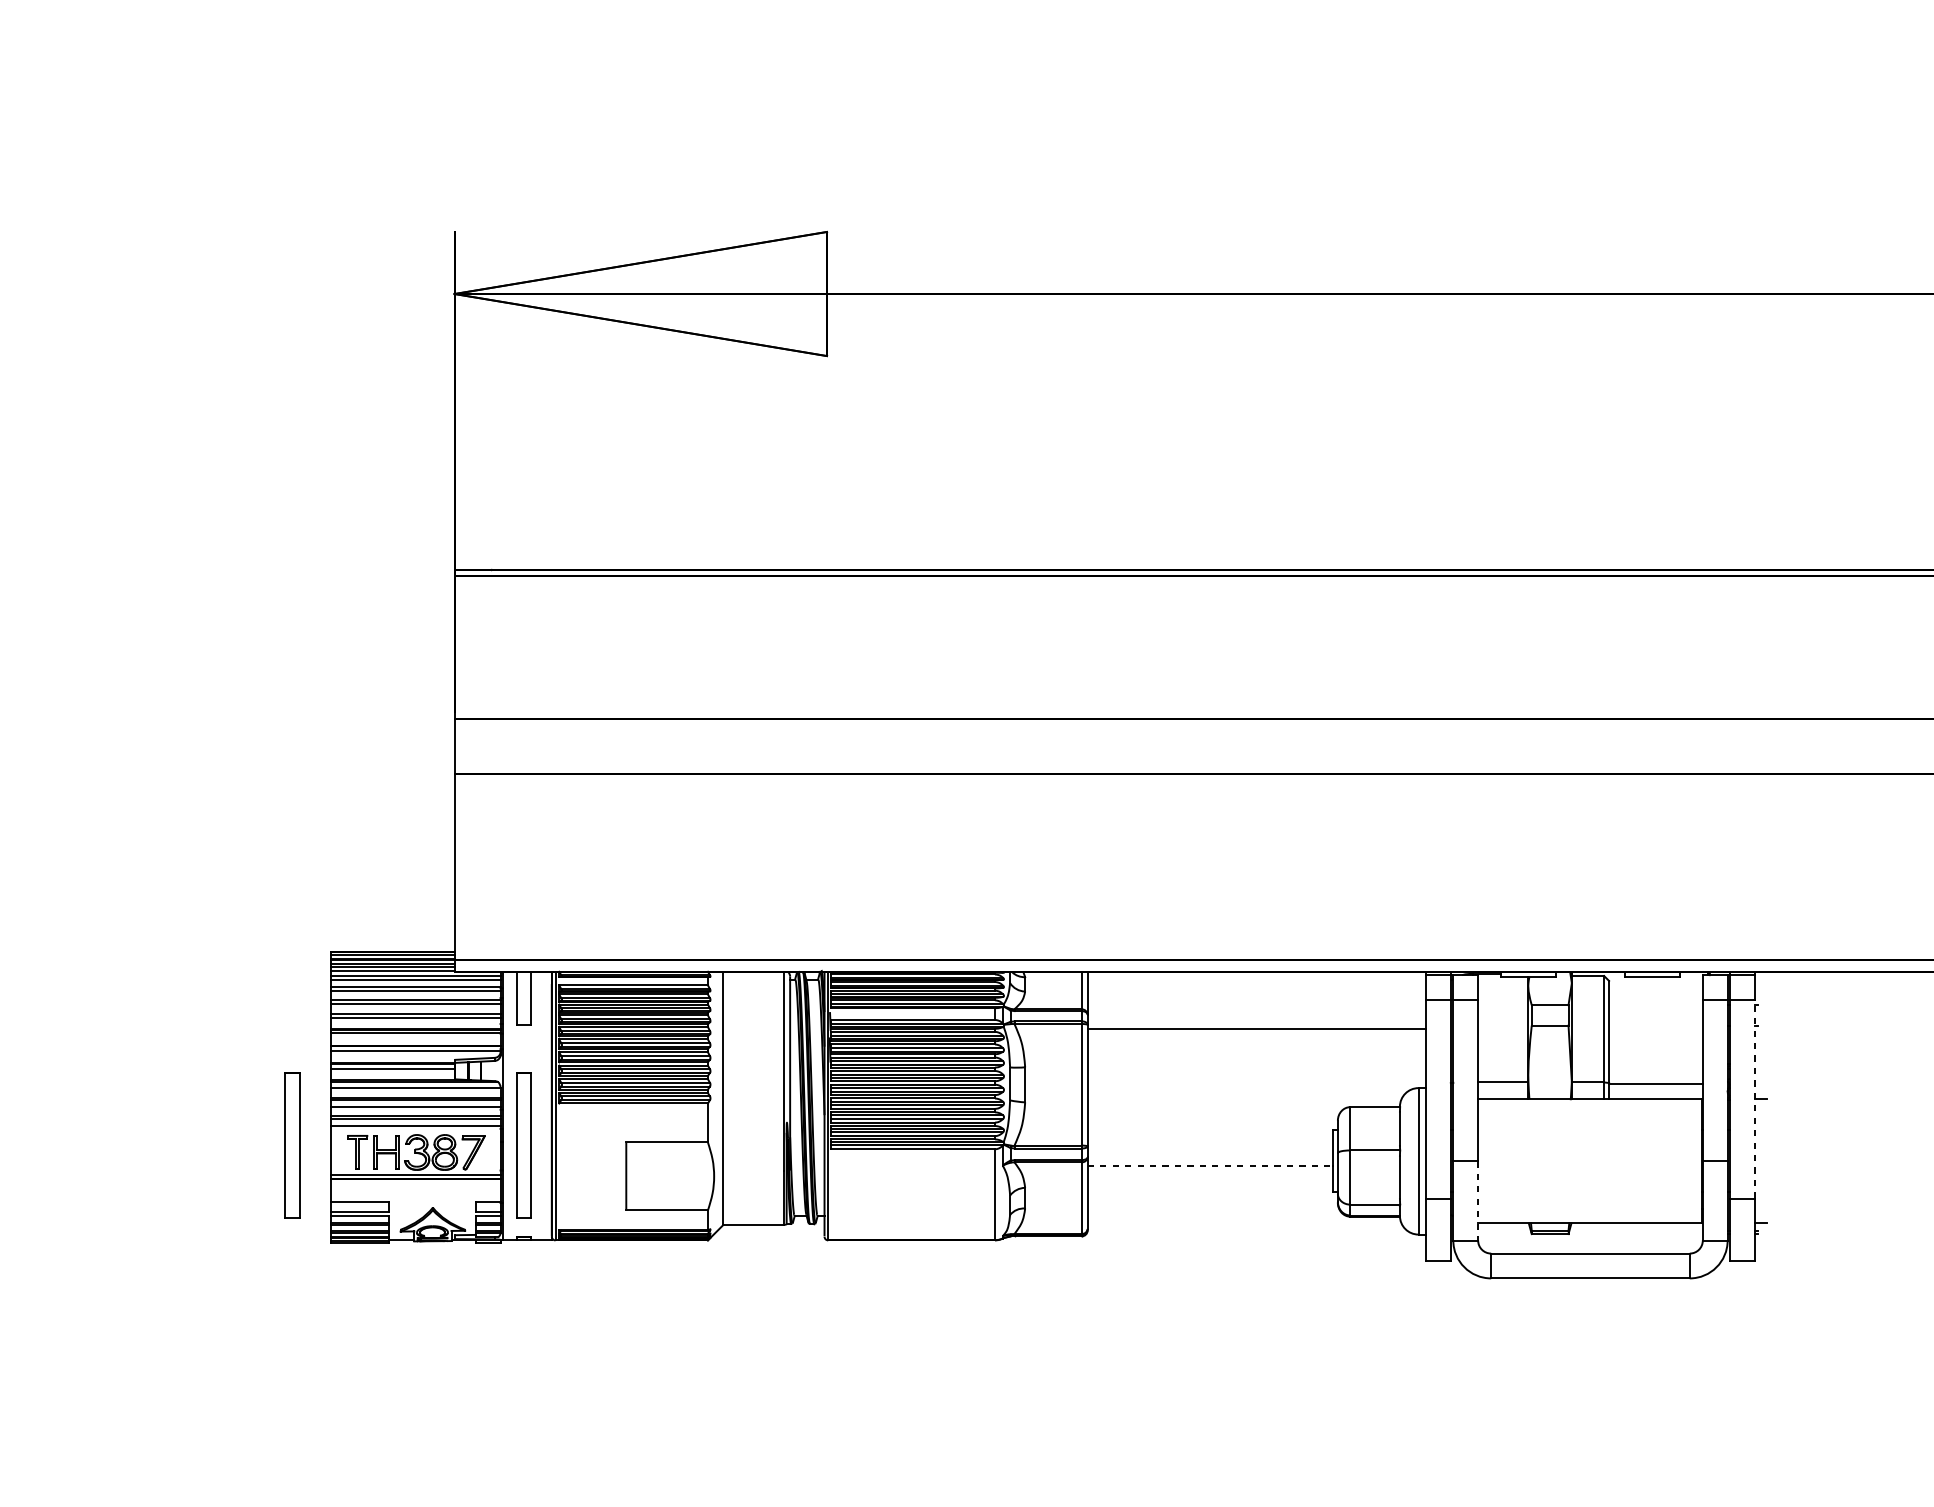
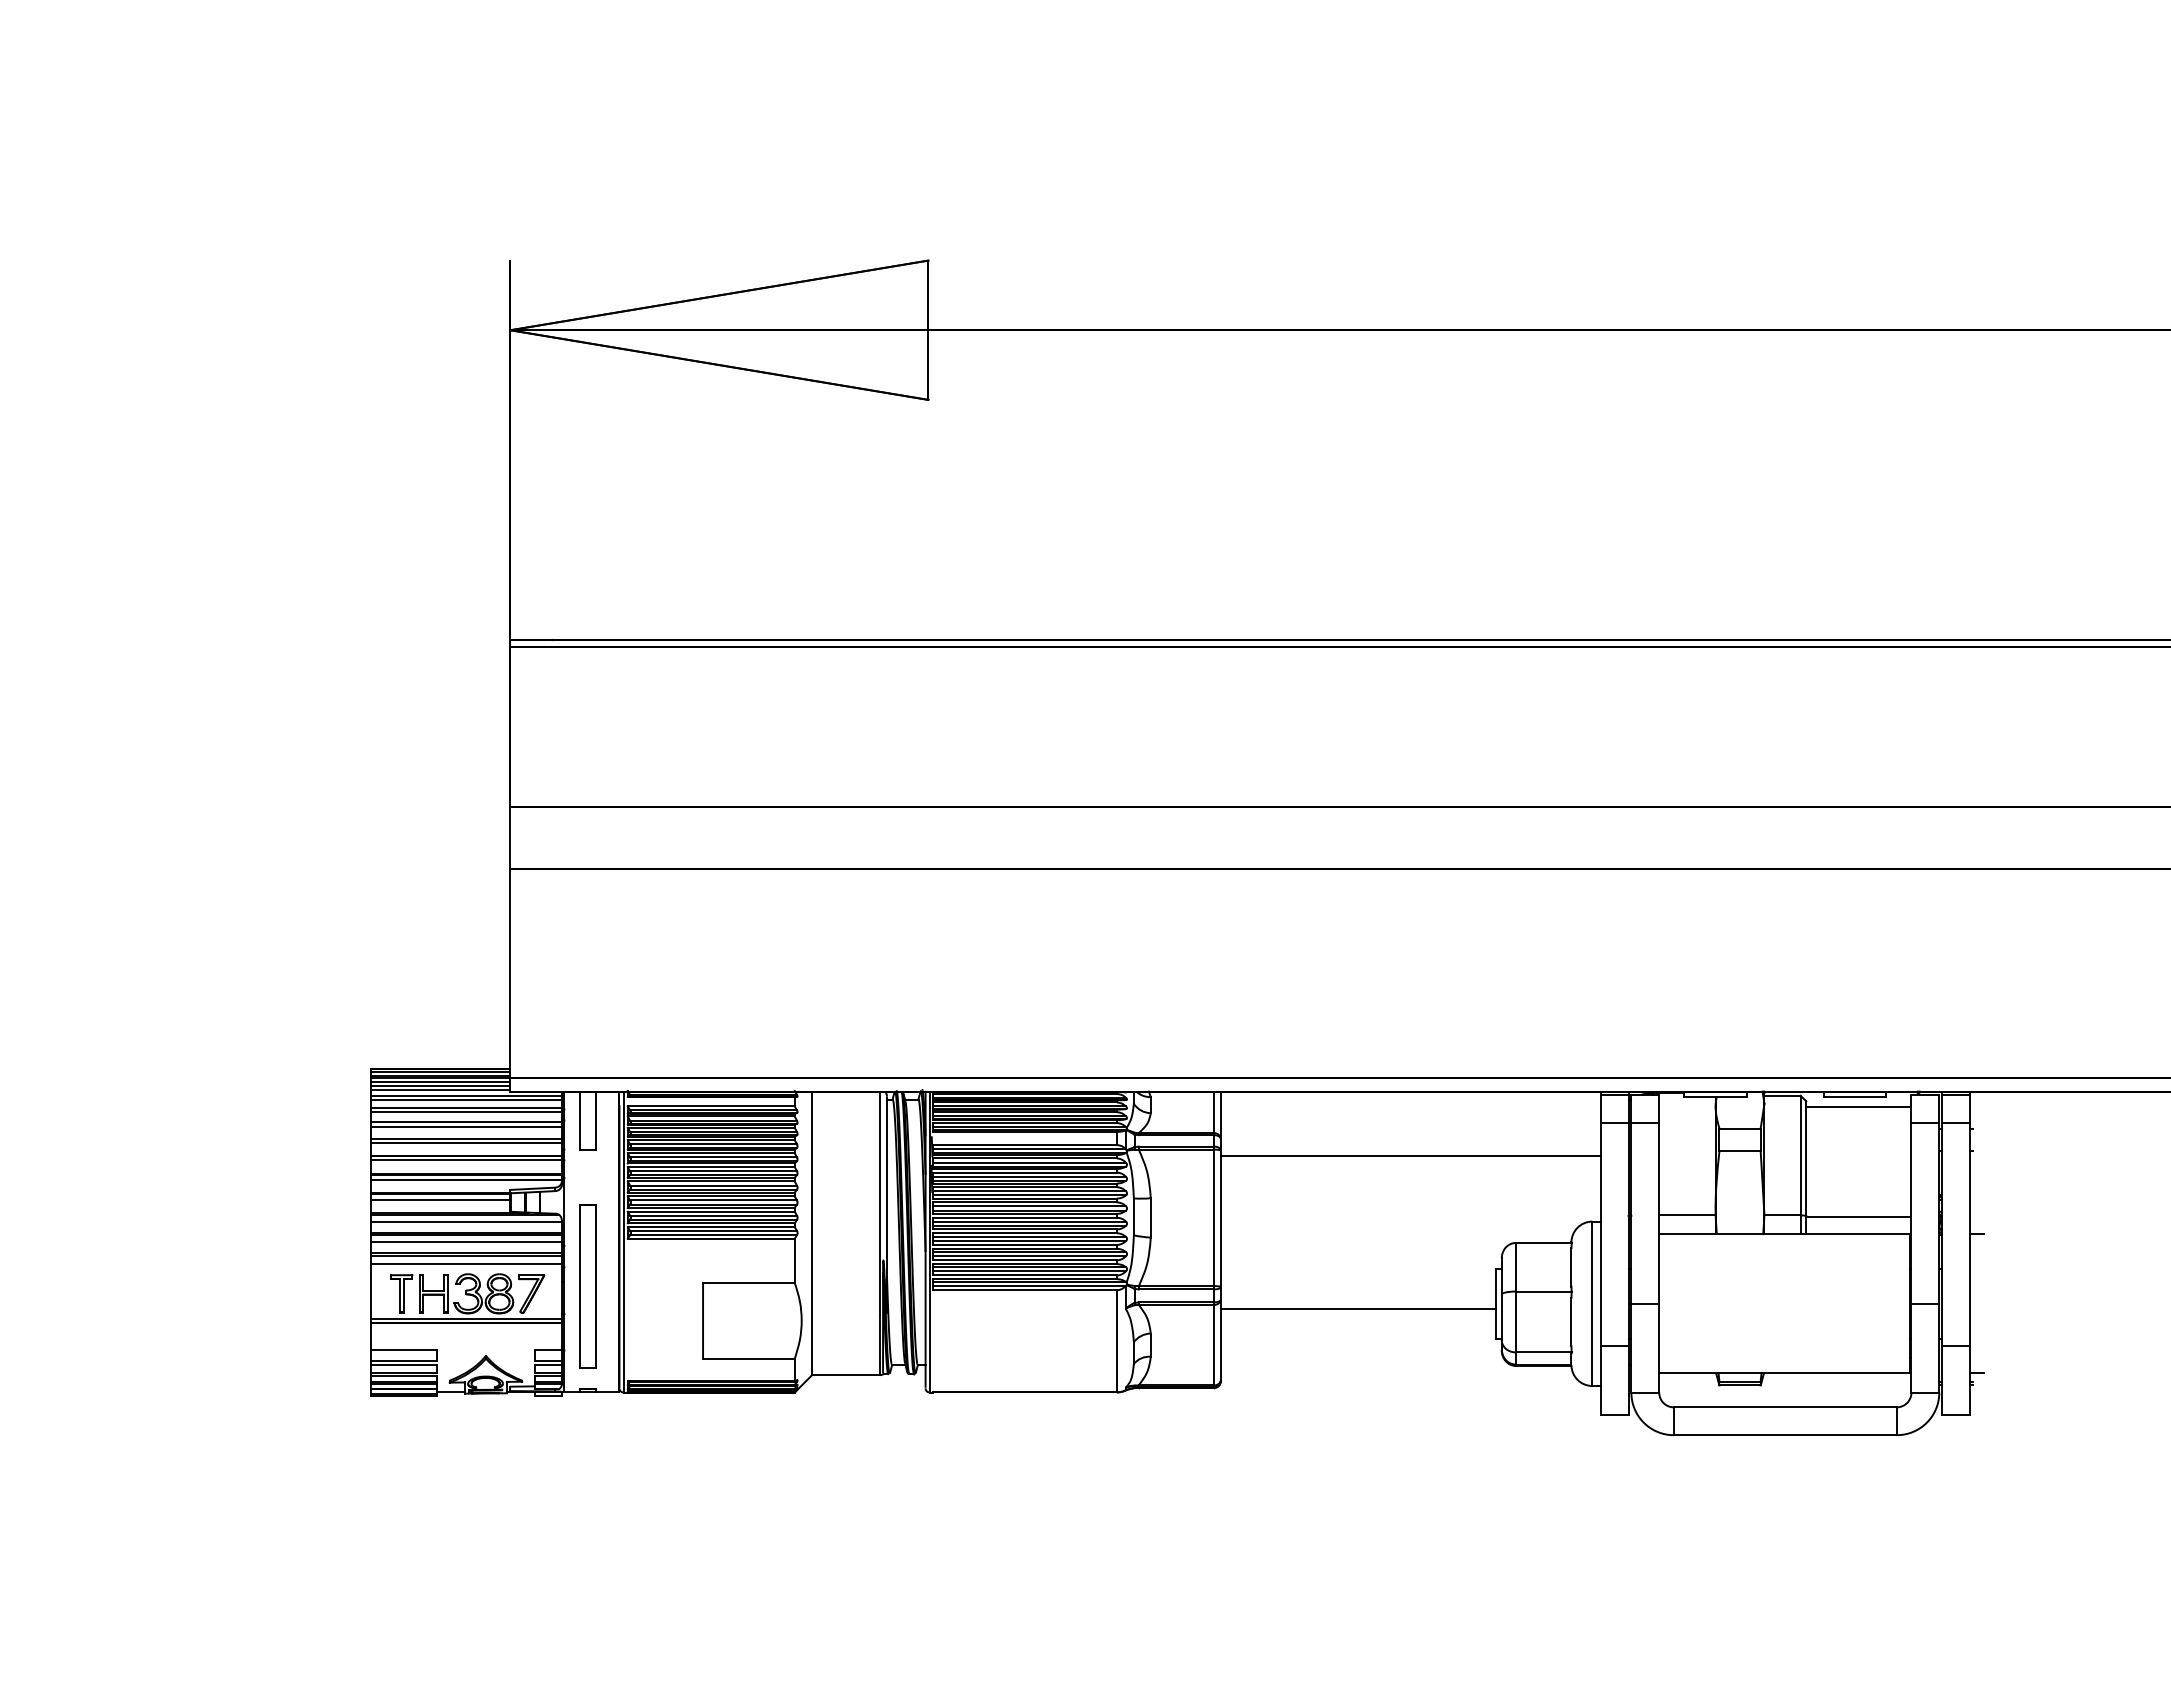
line: (1655, 985) -> (1858, 1106), added
line: (1754, 1098) -> (1969, 1233), dashed -> solid
part: (291, 1145) -> (327, 1286), removed
line: (1210, 1165) -> (1358, 1308), dashed -> solid
line: (1478, 1201) -> (1659, 1348), dashed -> solid

